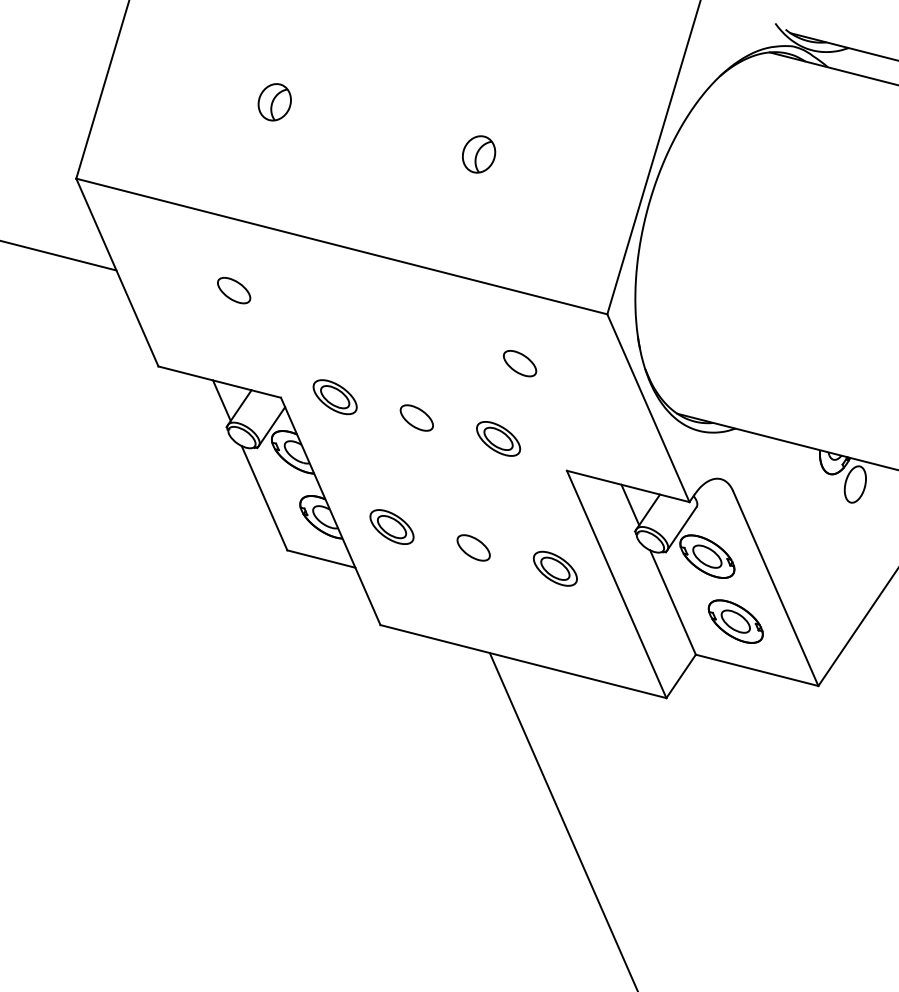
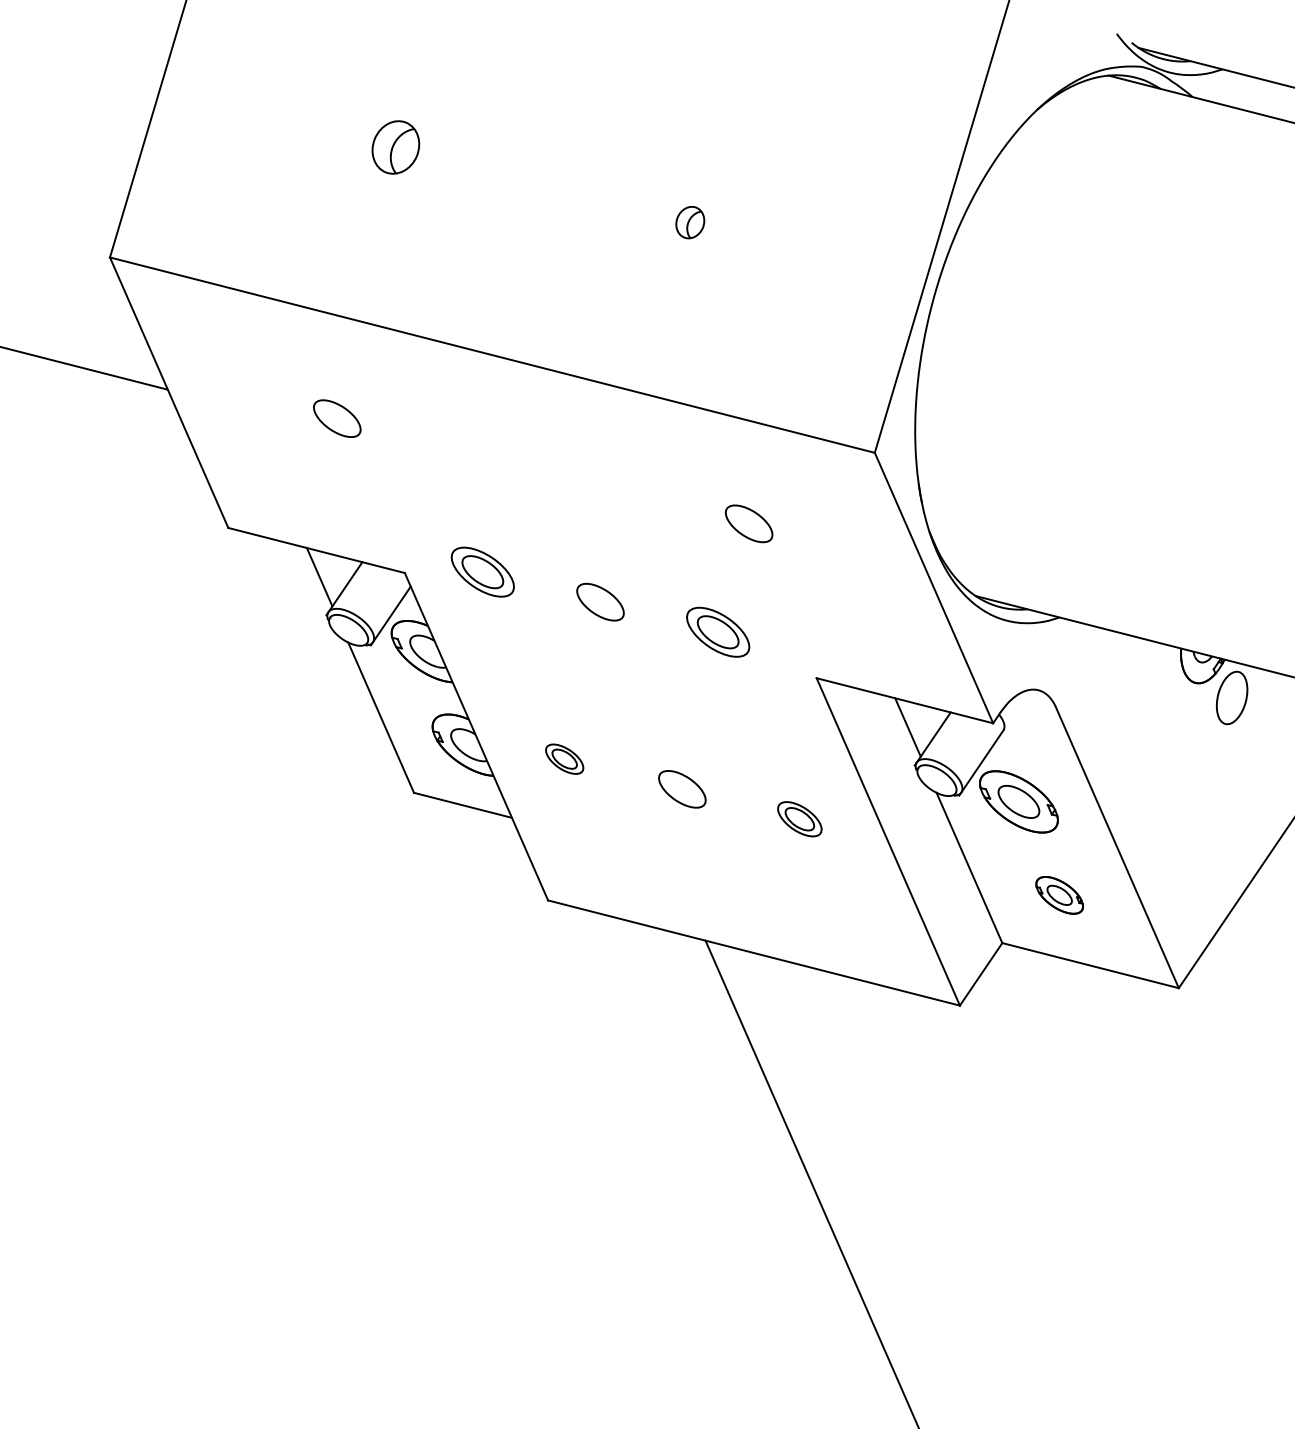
part: (479, 154) -> (690, 222), size x0.6
part: (391, 526) -> (563, 758), size x0.6
part: (554, 568) -> (798, 818), size x0.7
part: (735, 621) -> (1059, 895), size x0.6

